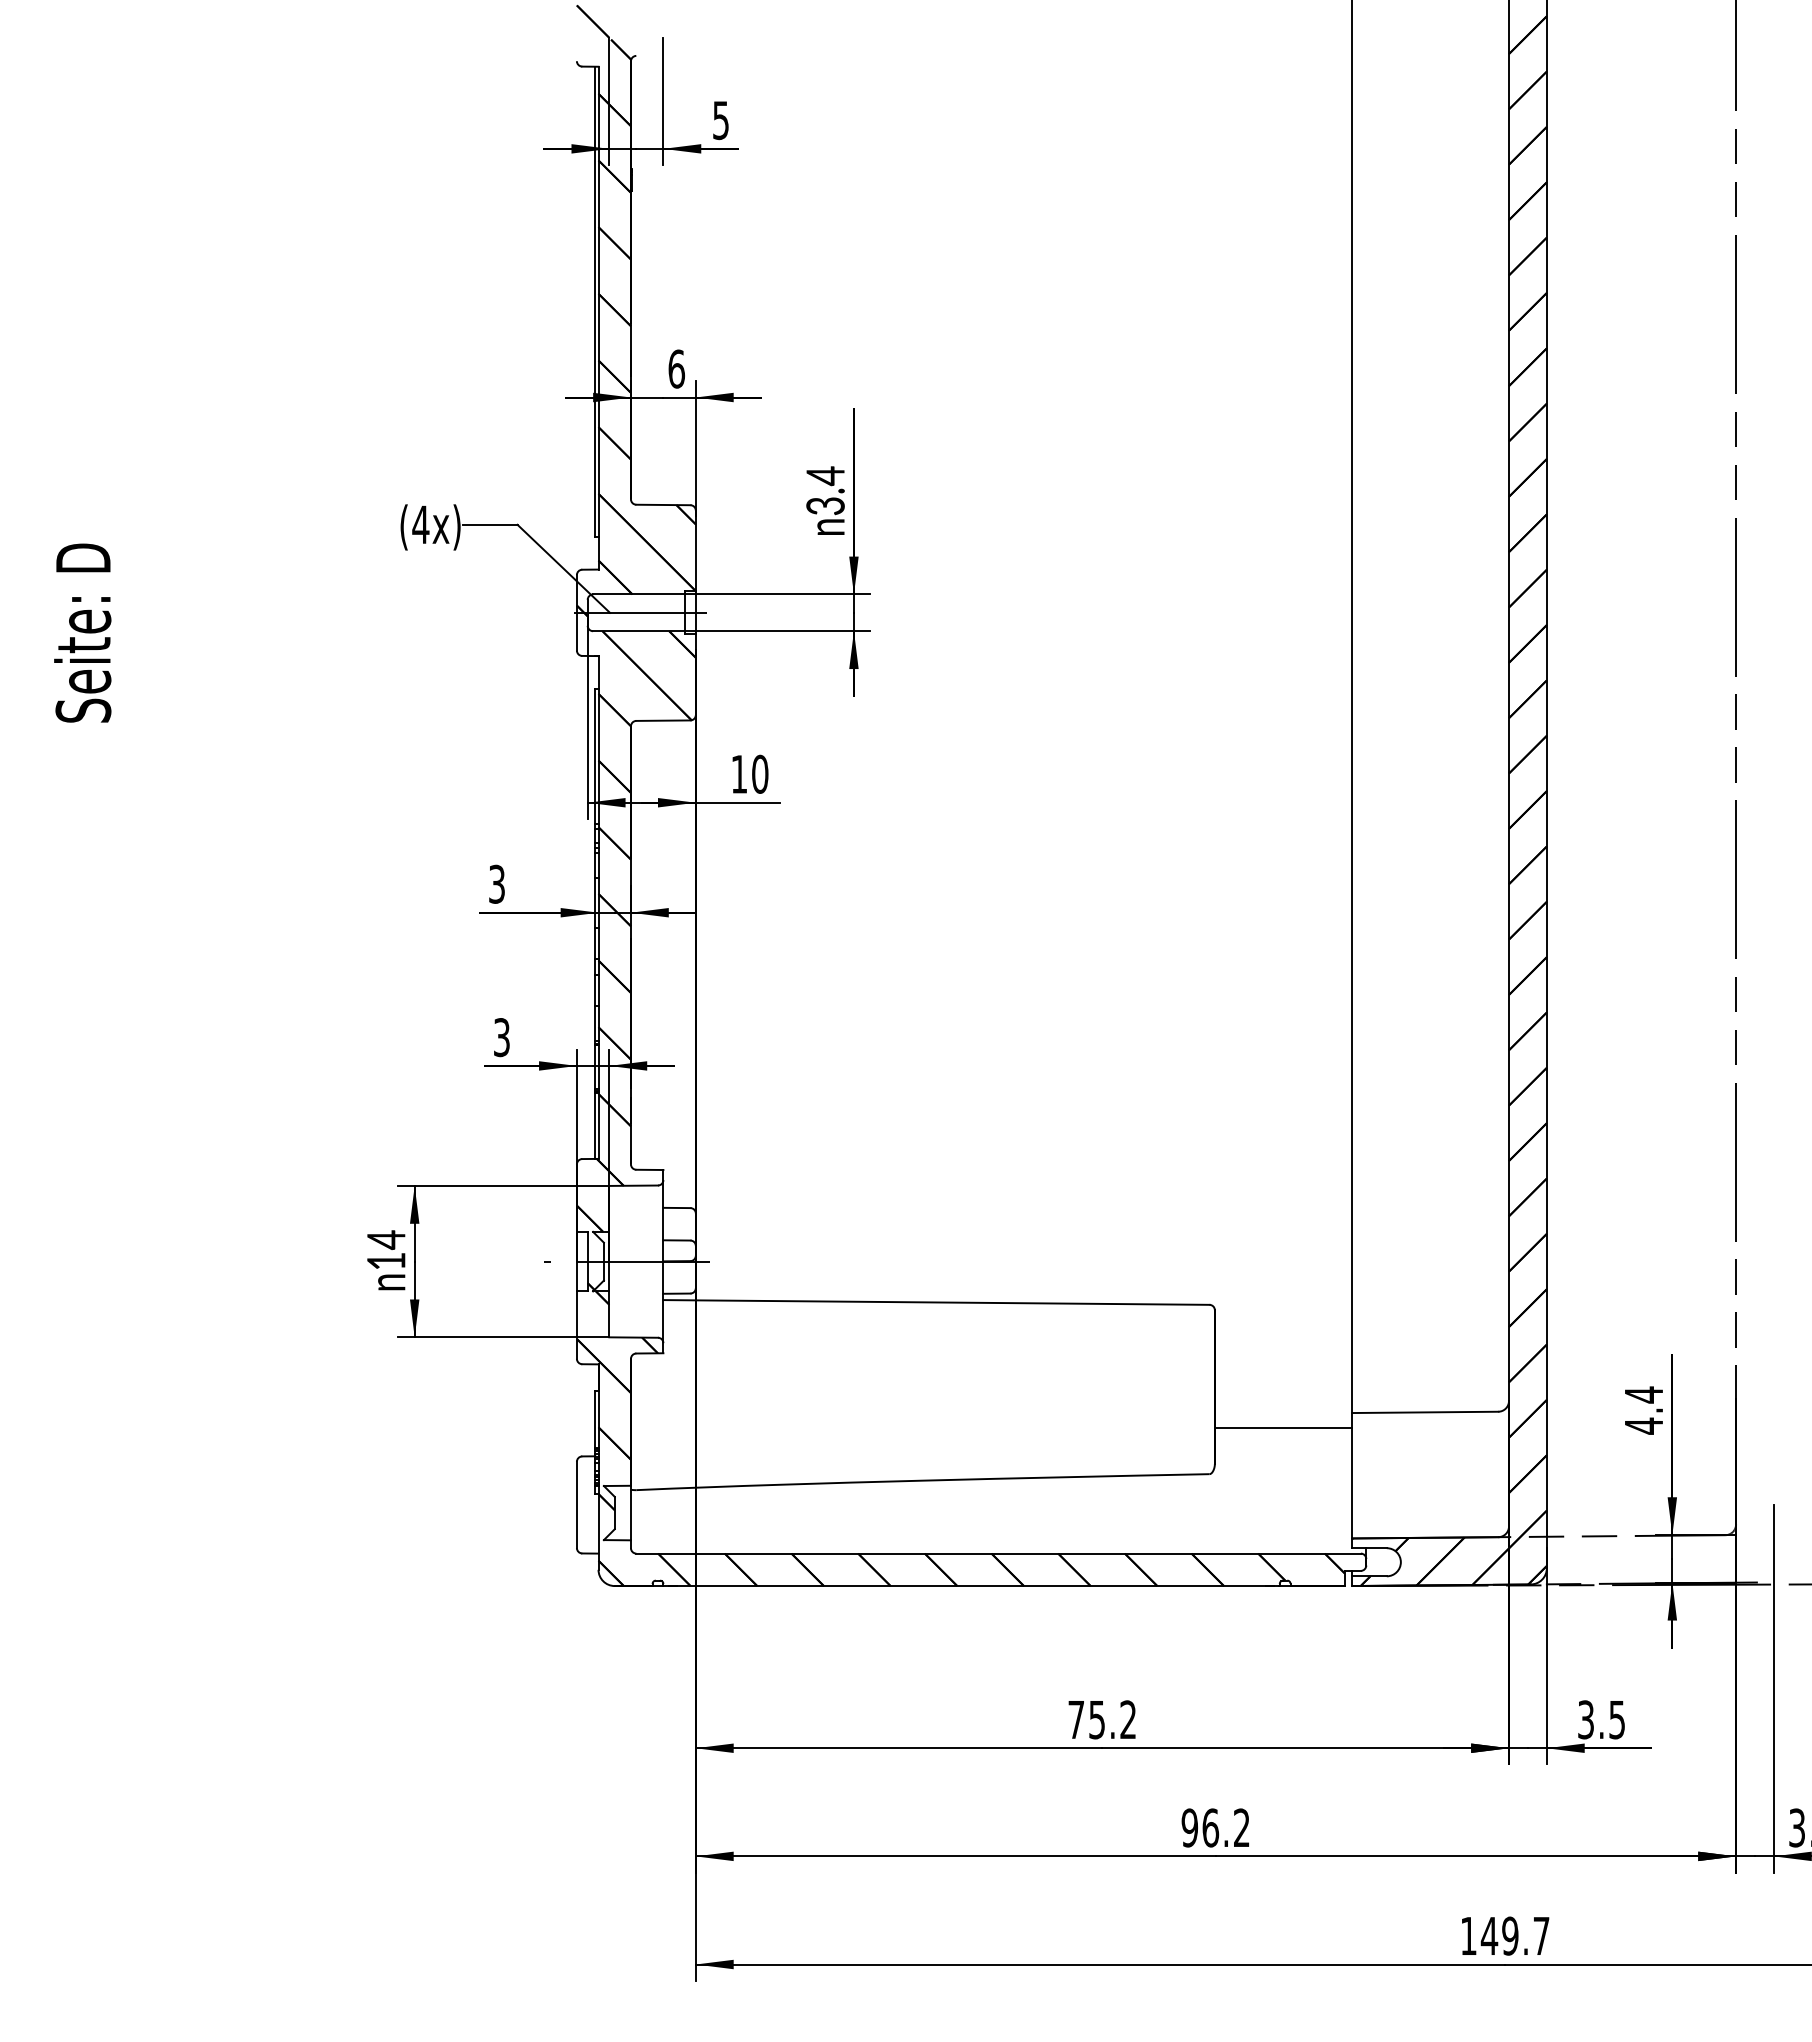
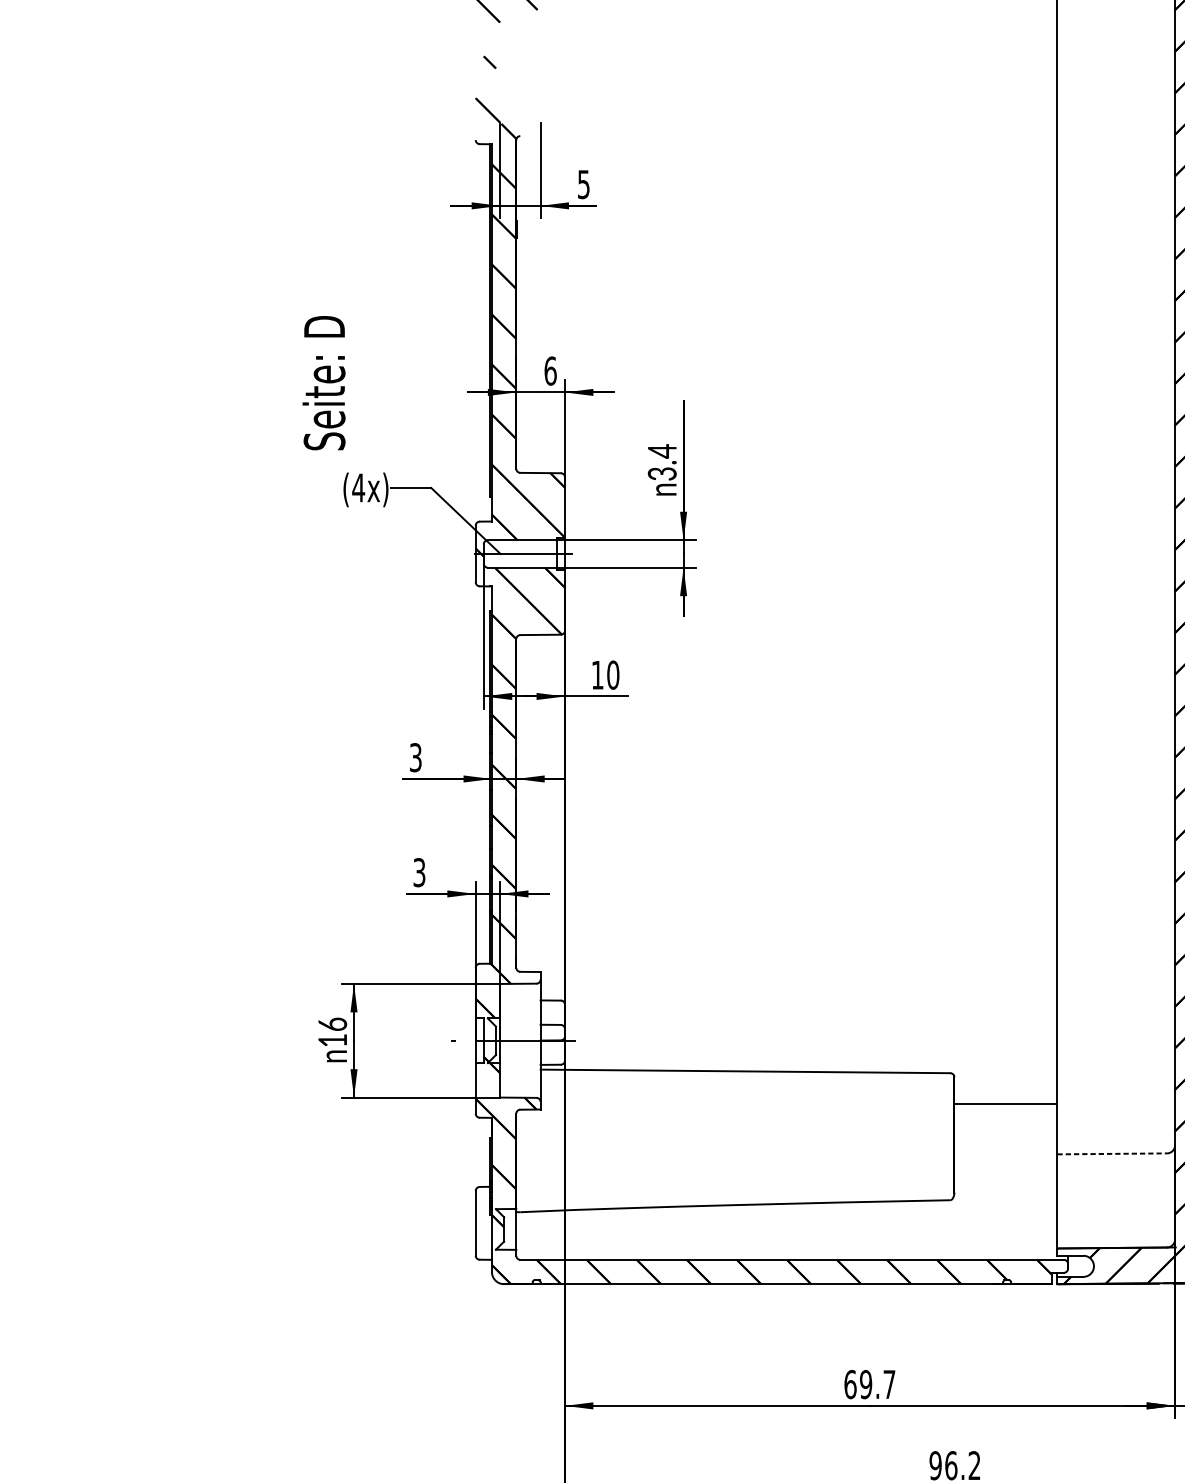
text: (82, 632) -> (323, 382), moved
text: (386, 1240) -> (332, 1024), 14 -> 16
line: (1425, 1412) -> (1112, 1153), solid -> dashed
line: (1283, 1428) -> (1005, 1104), moved
text: (1101, 1719) -> (869, 1384), 75.2 -> 69.7

